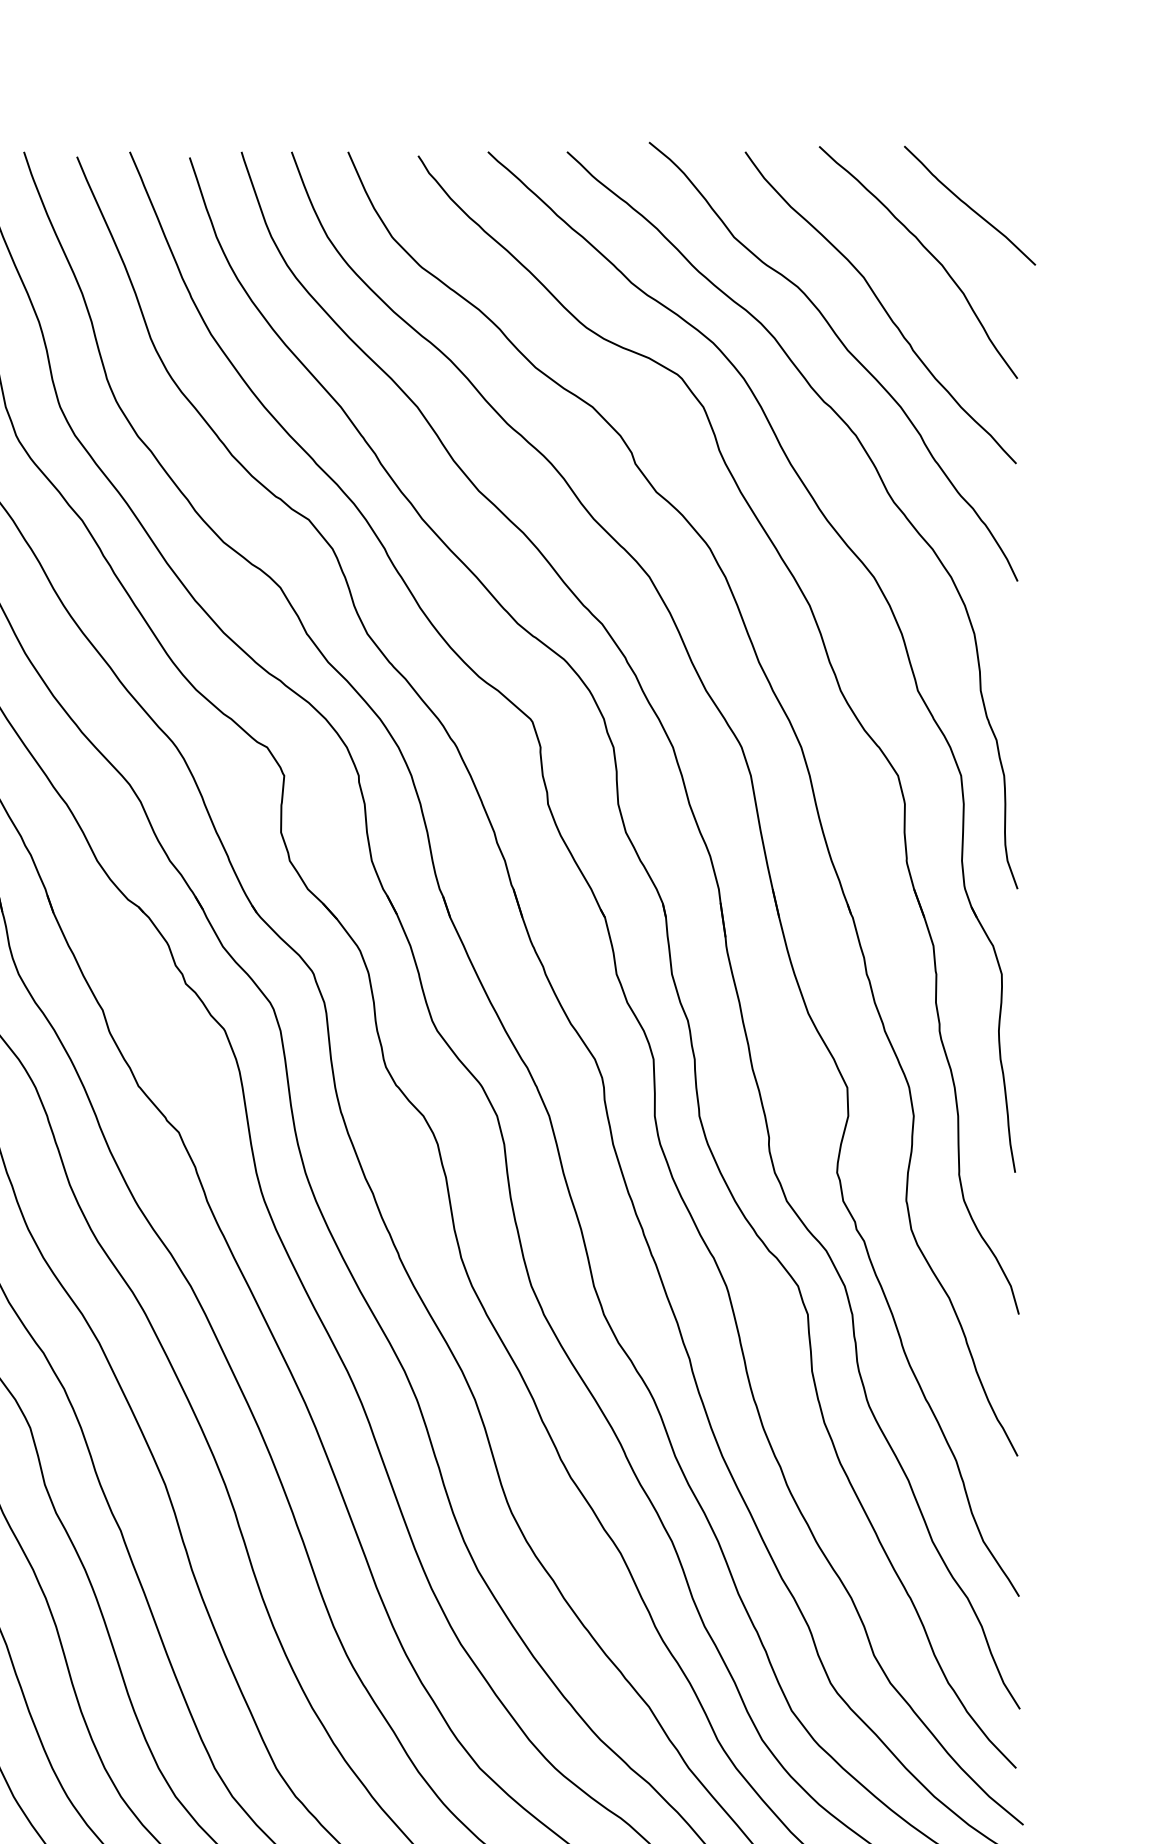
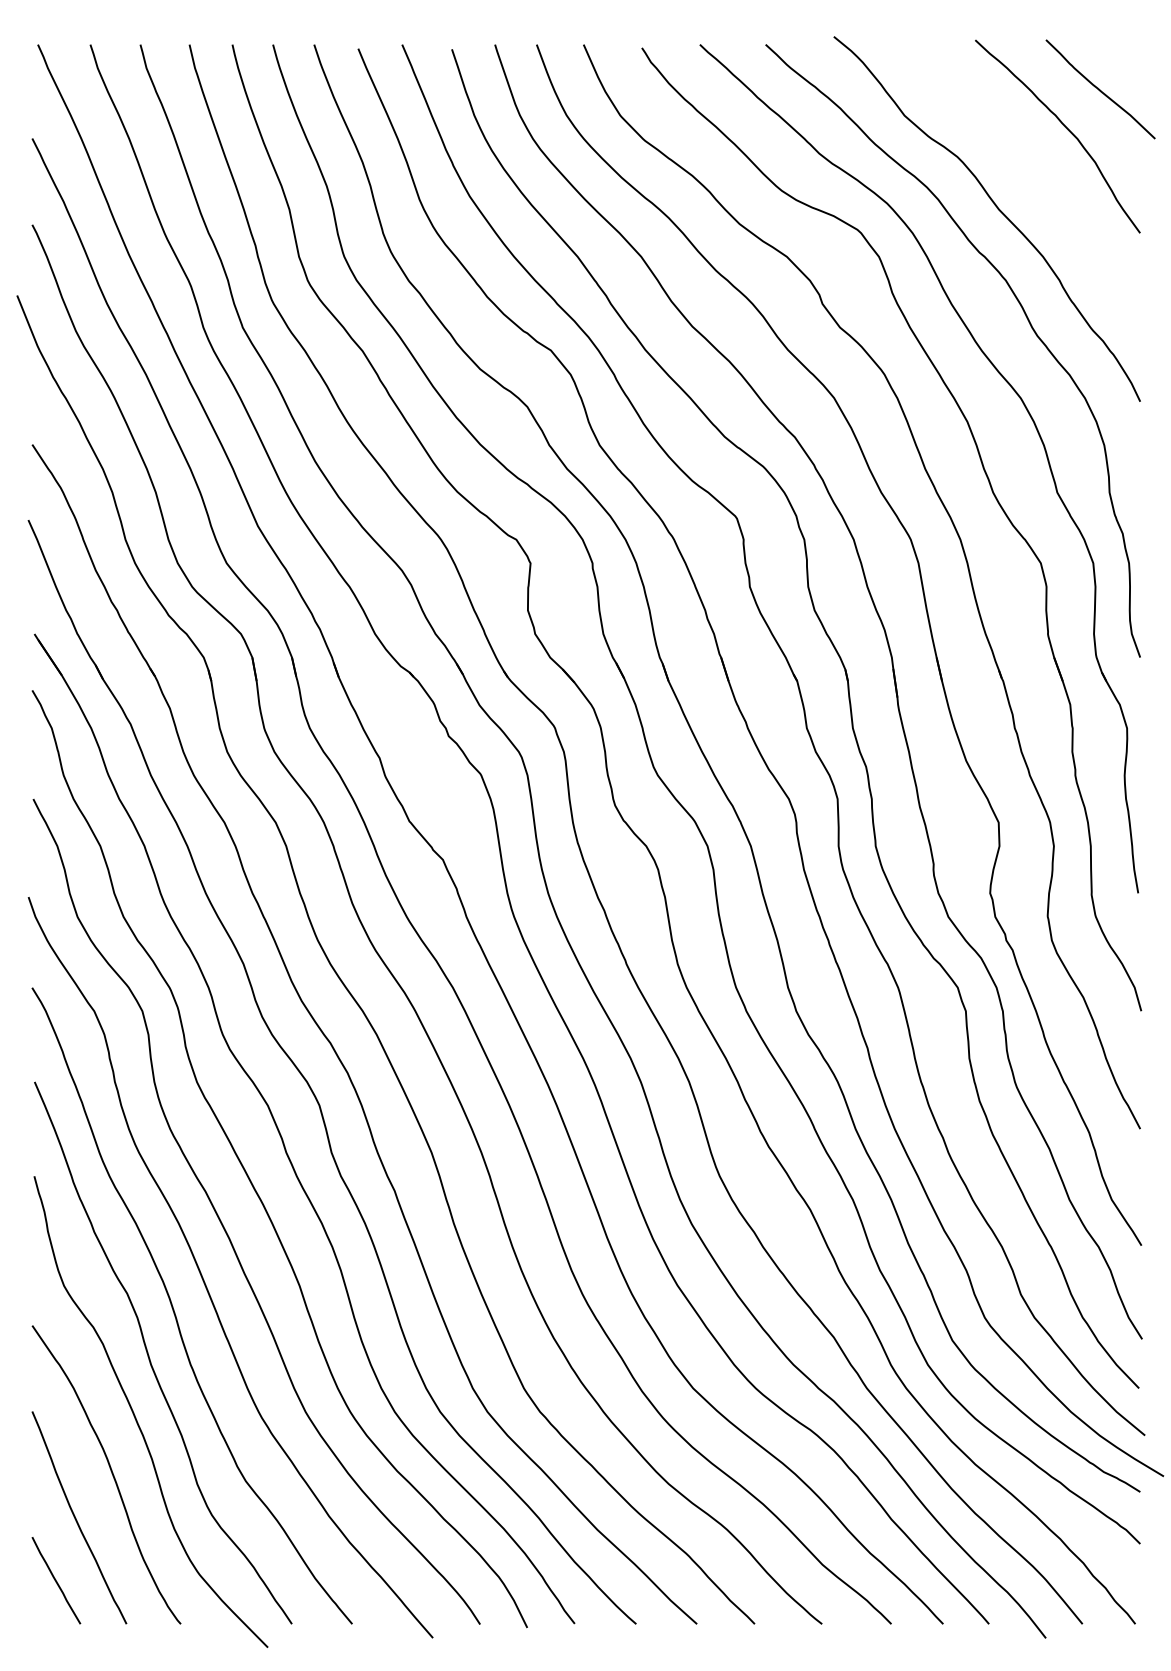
curve: (882, 308) -> (1027, 174), removed

